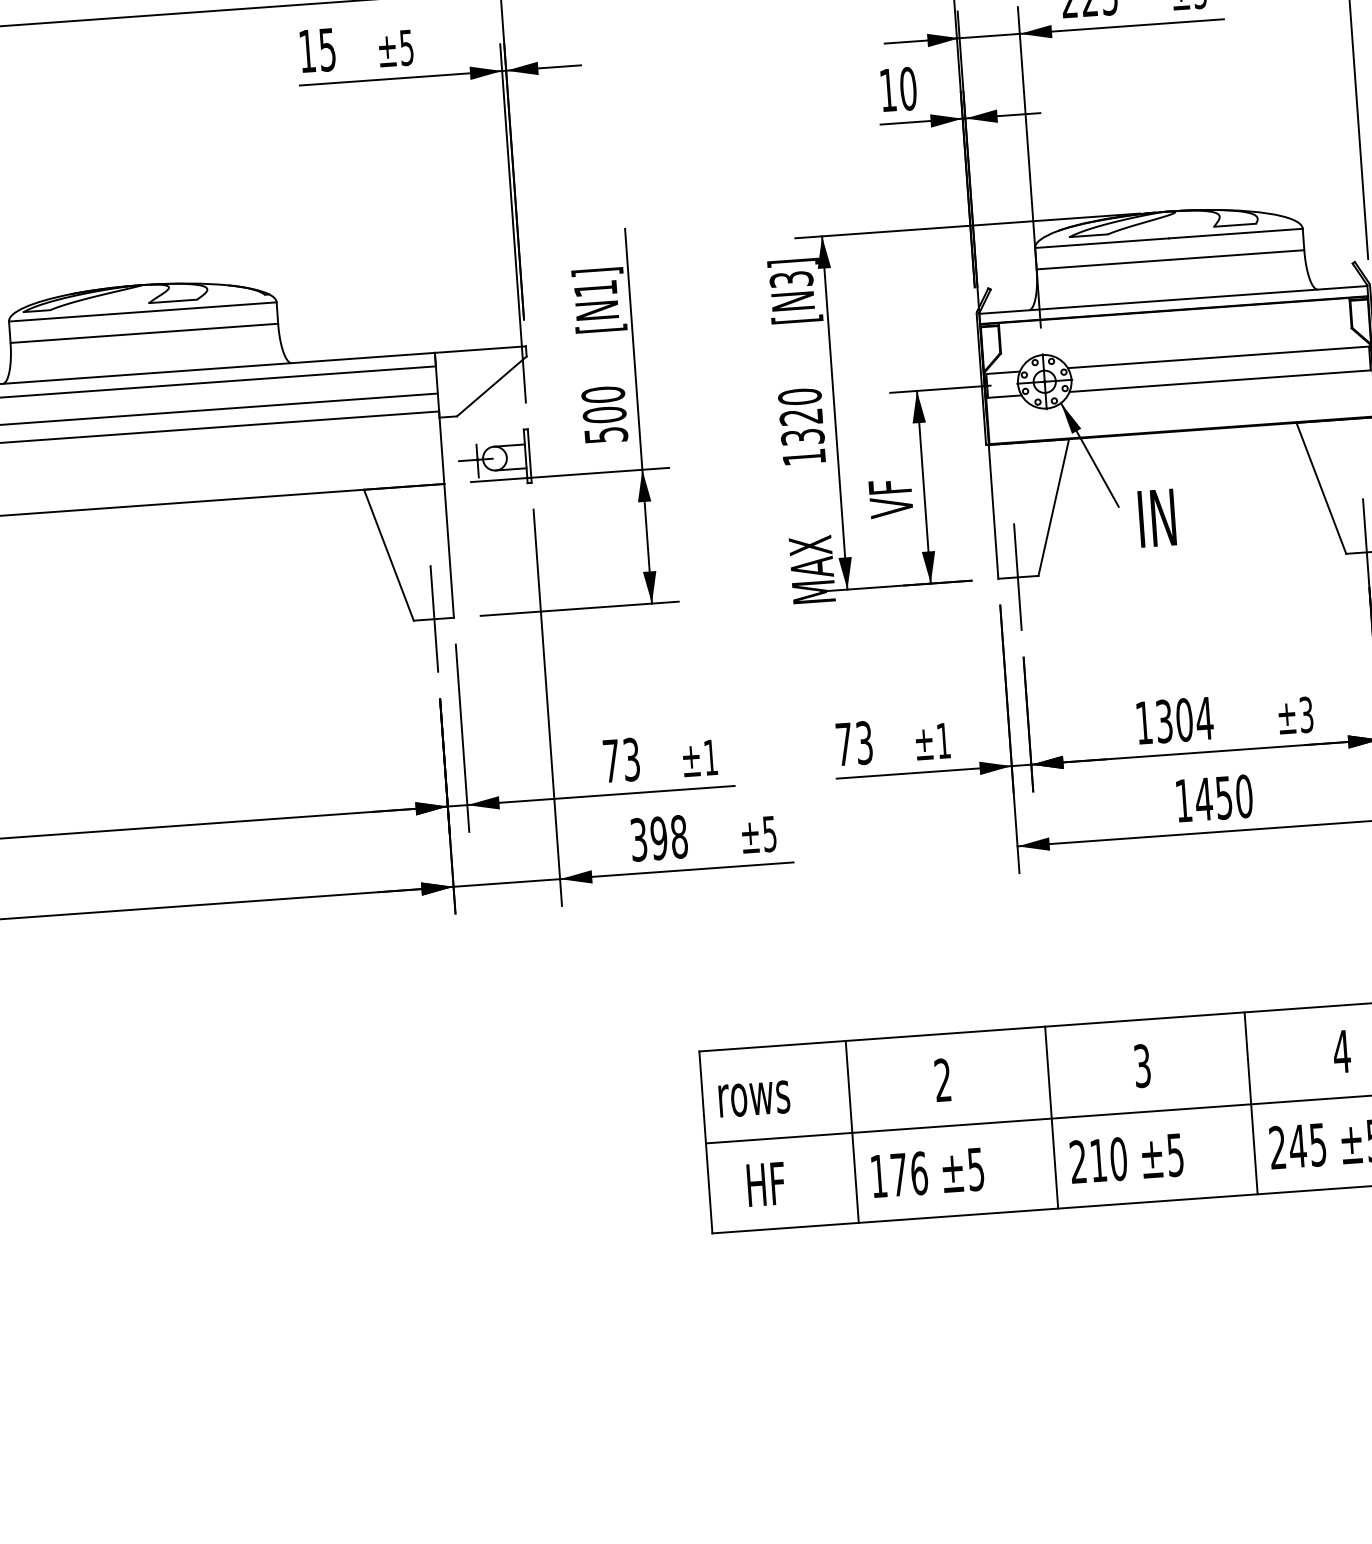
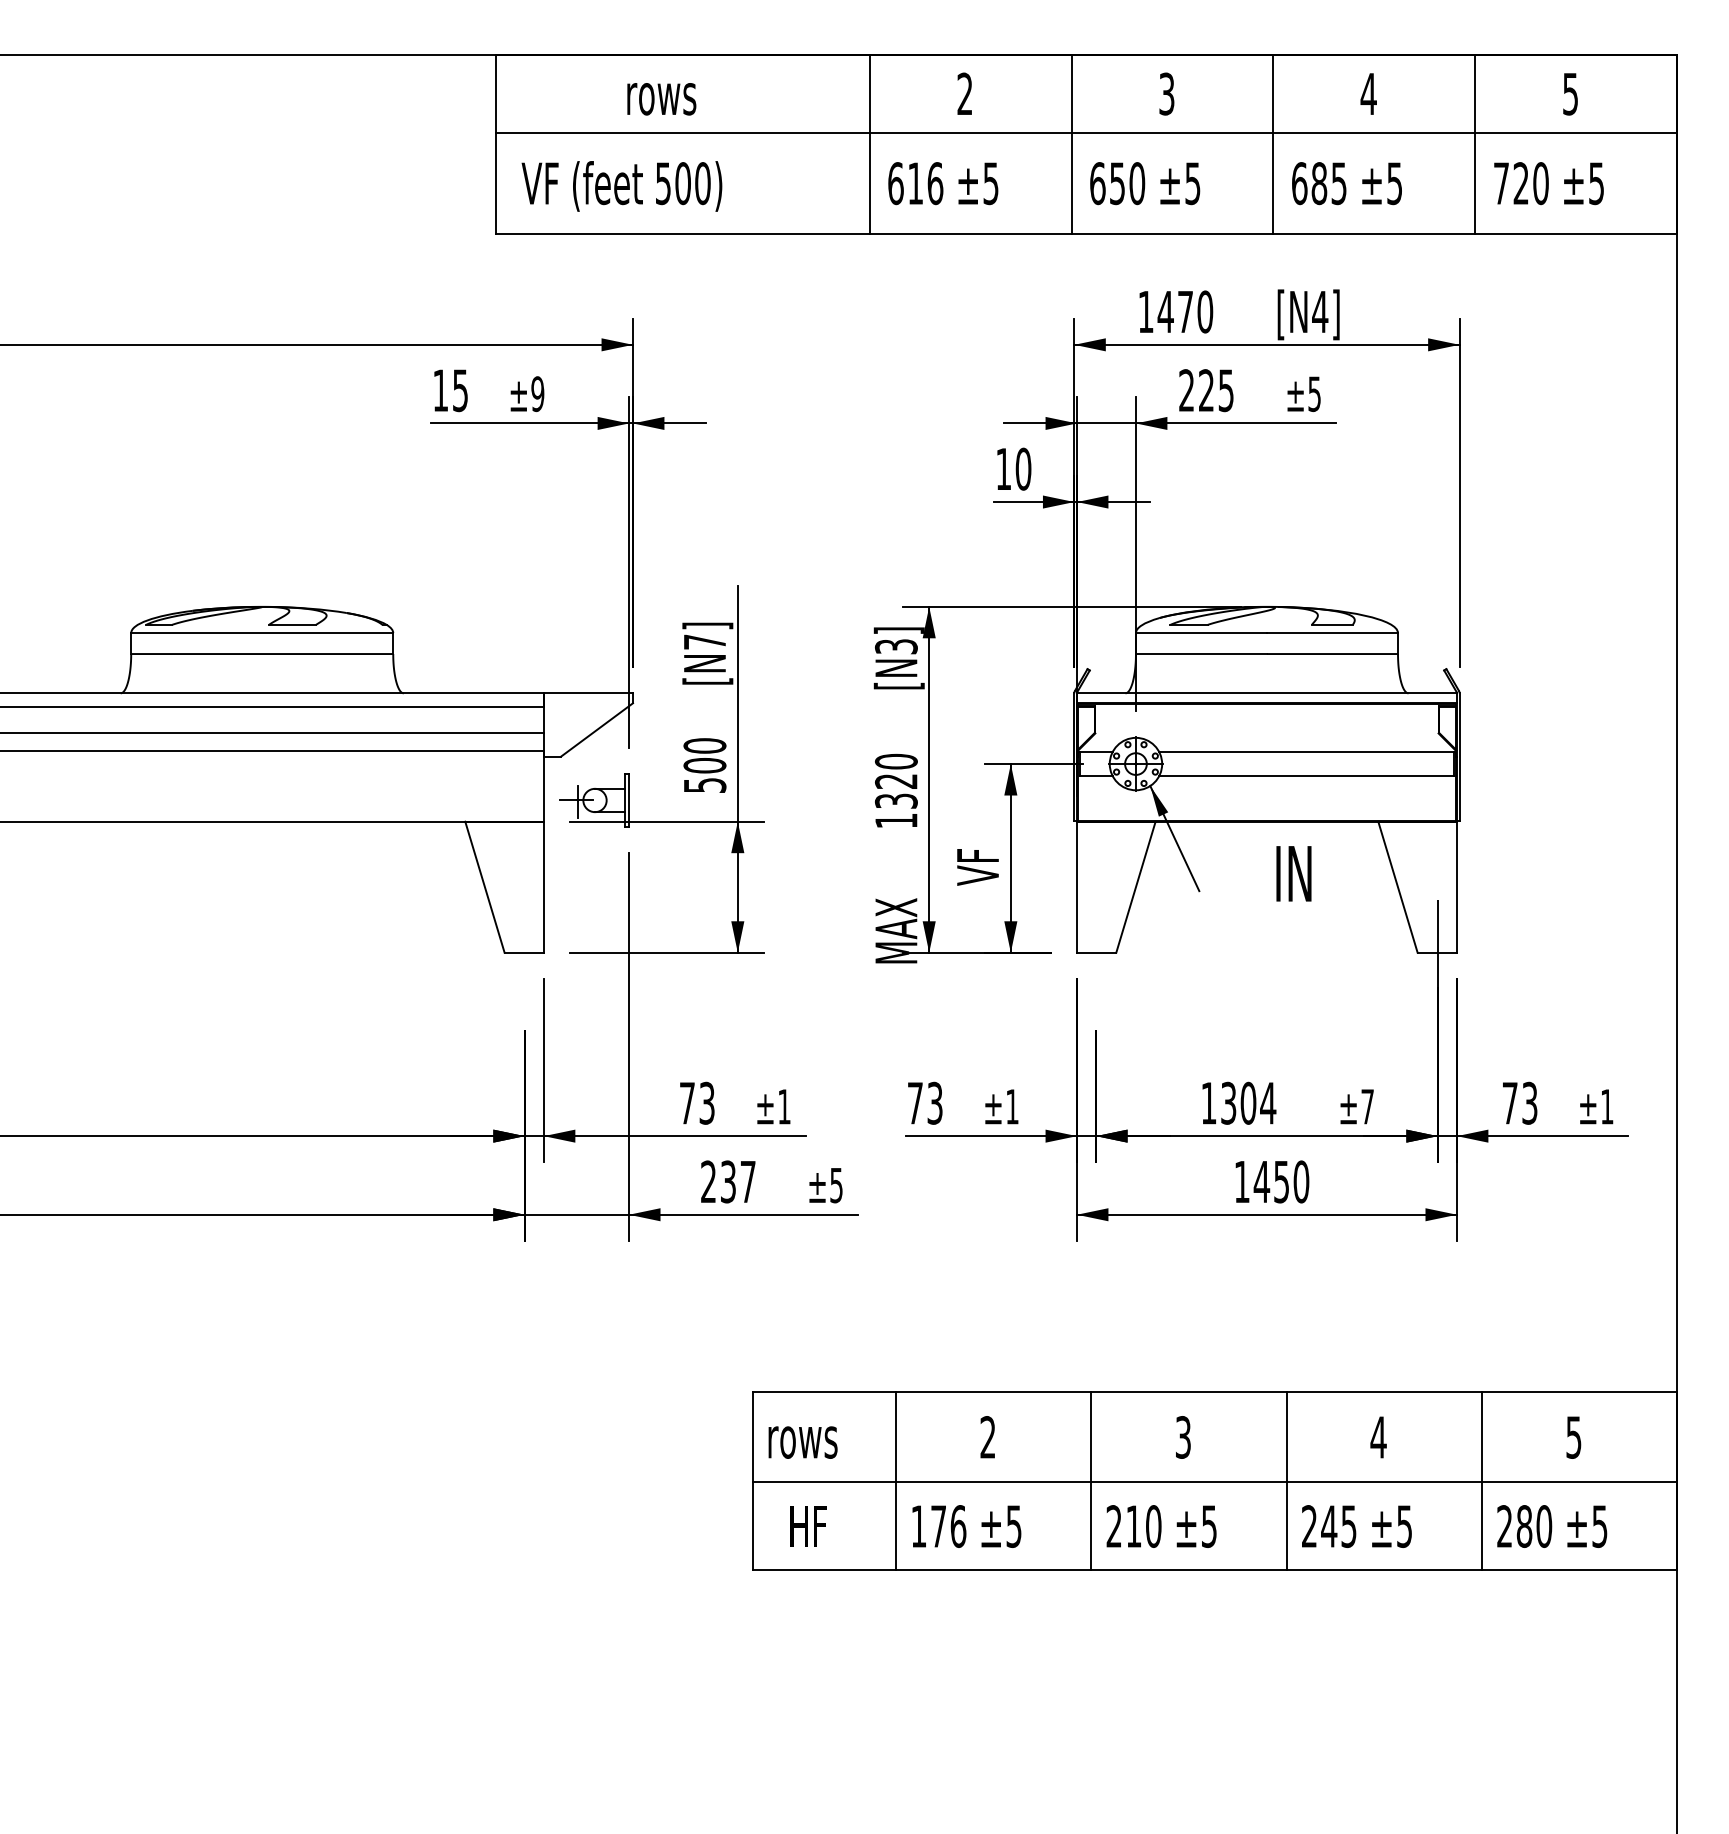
text: (406, 47) -> (537, 393), ±5 -> ±9
text: (595, 288) -> (704, 641), [N1] -> [N7]
text: (1156, 517) -> (1293, 873), moved
line: (1018, 577) -> (1096, 952), removed
line: (434, 618) -> (524, 952), removed
text: (1306, 714) -> (1367, 1106), ±3 -> ±7
text: (659, 837) -> (728, 1181), 398 -> 237

